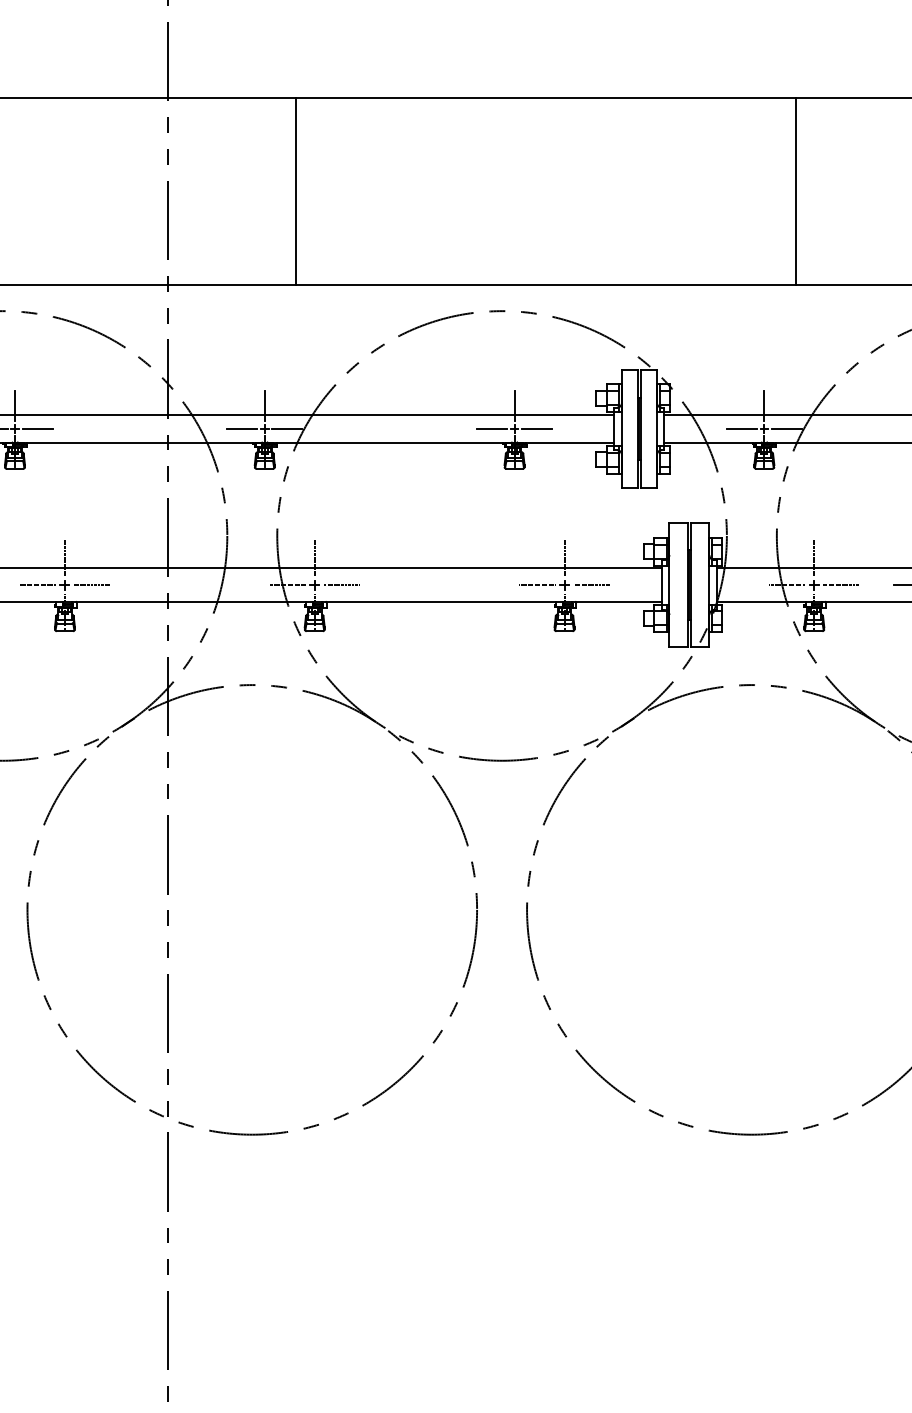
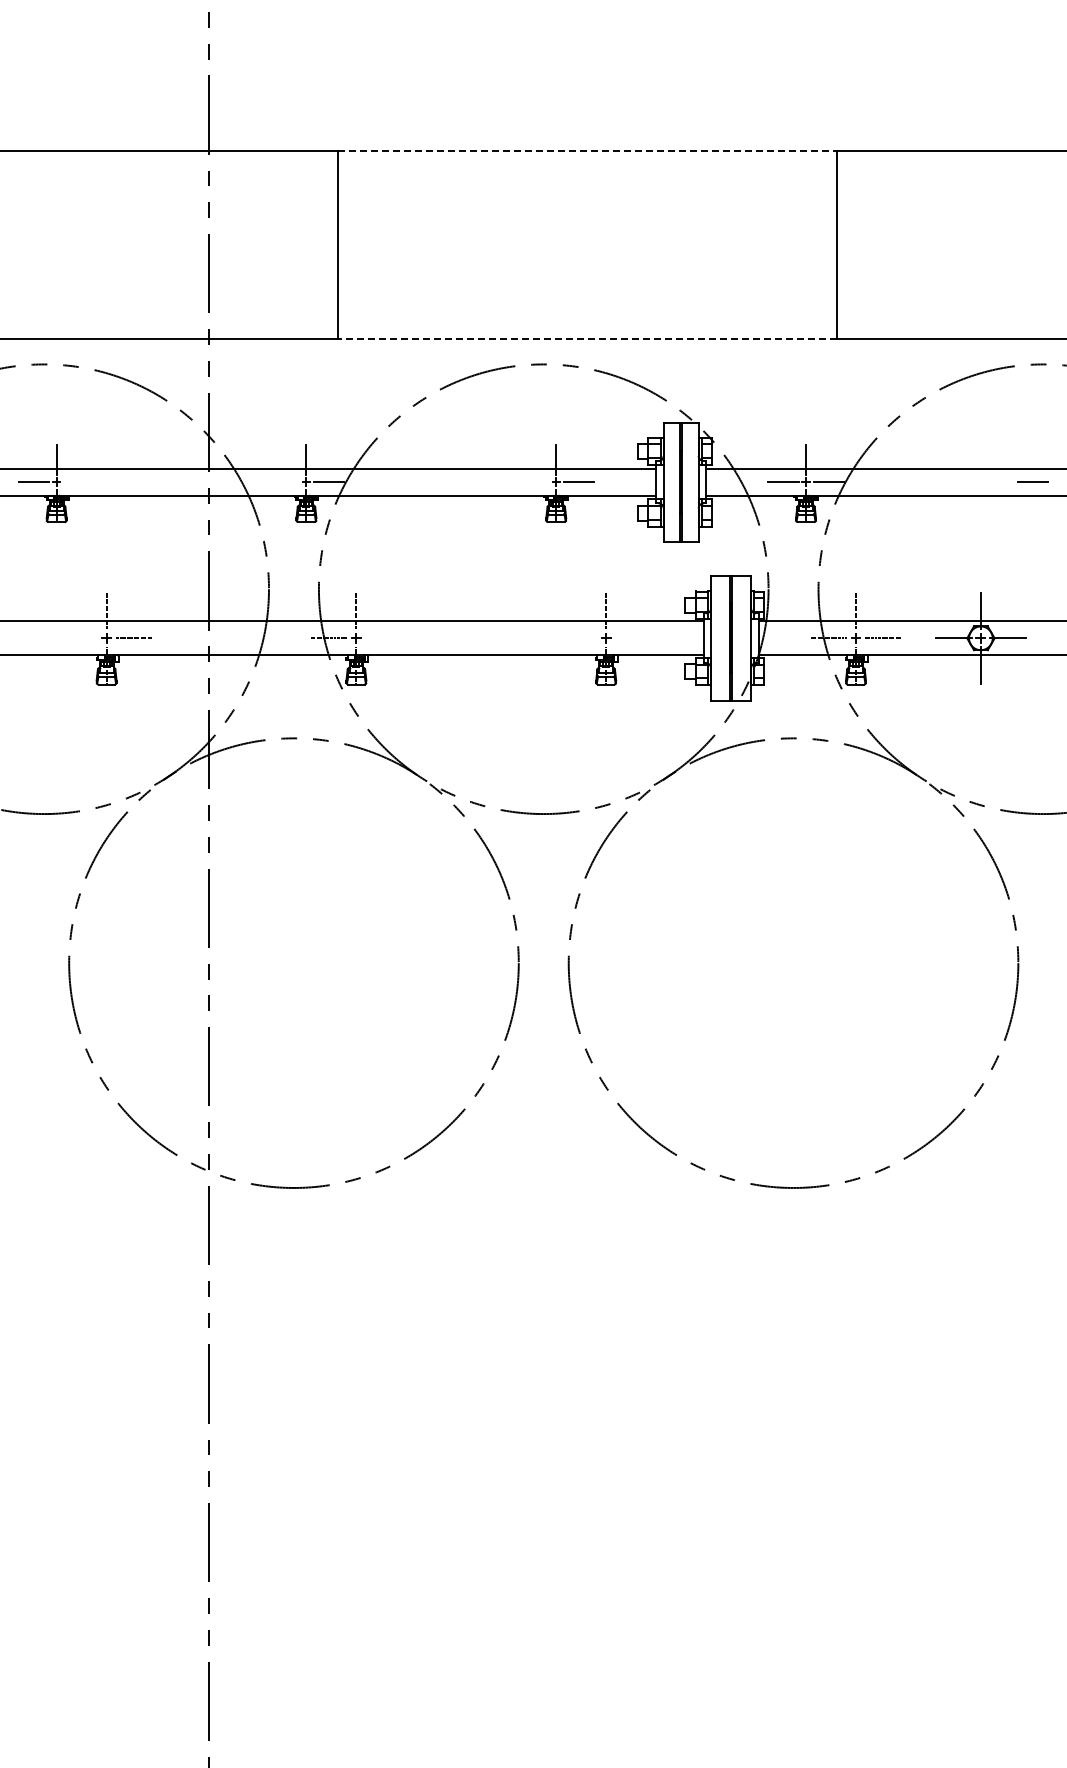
line: (545, 98) -> (587, 151), solid -> dashed
line: (545, 285) -> (587, 338), solid -> dashed
line: (37, 429) -> (79, 482), removed
line: (241, 429) -> (283, 482), removed
line: (491, 429) -> (533, 482), removed
line: (37, 585) -> (79, 638), removed
line: (341, 585) -> (383, 638), removed
line: (537, 585) -> (579, 638), removed
line: (591, 585) -> (633, 638), removed

